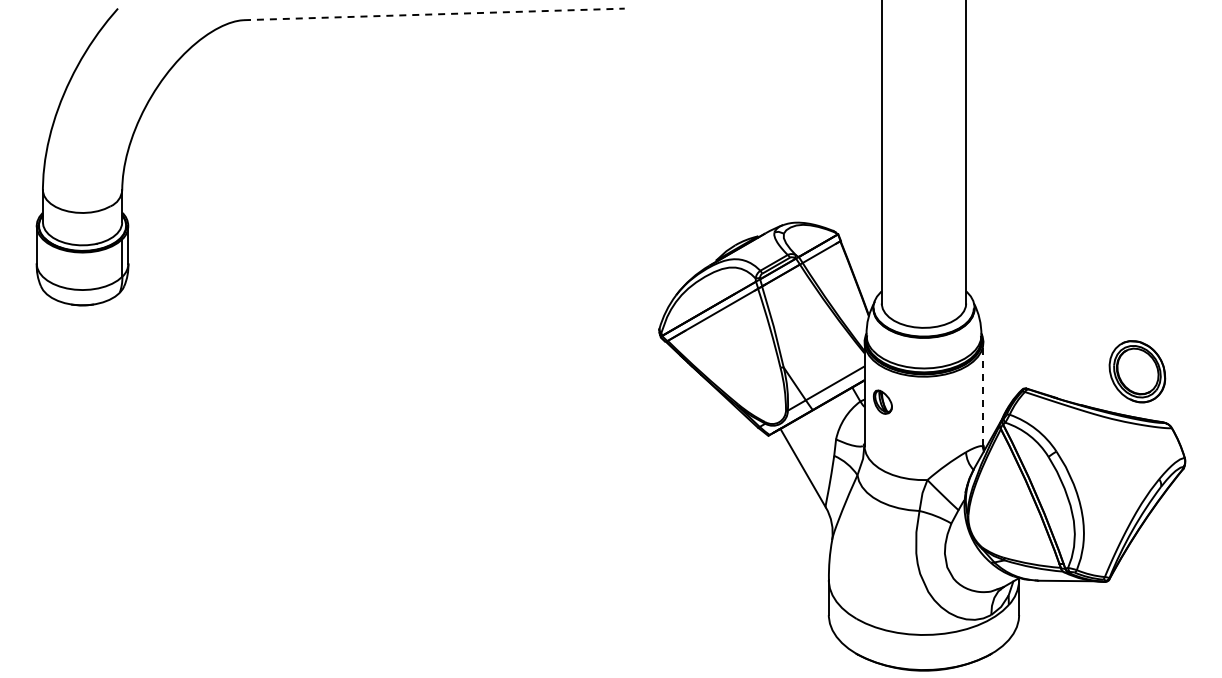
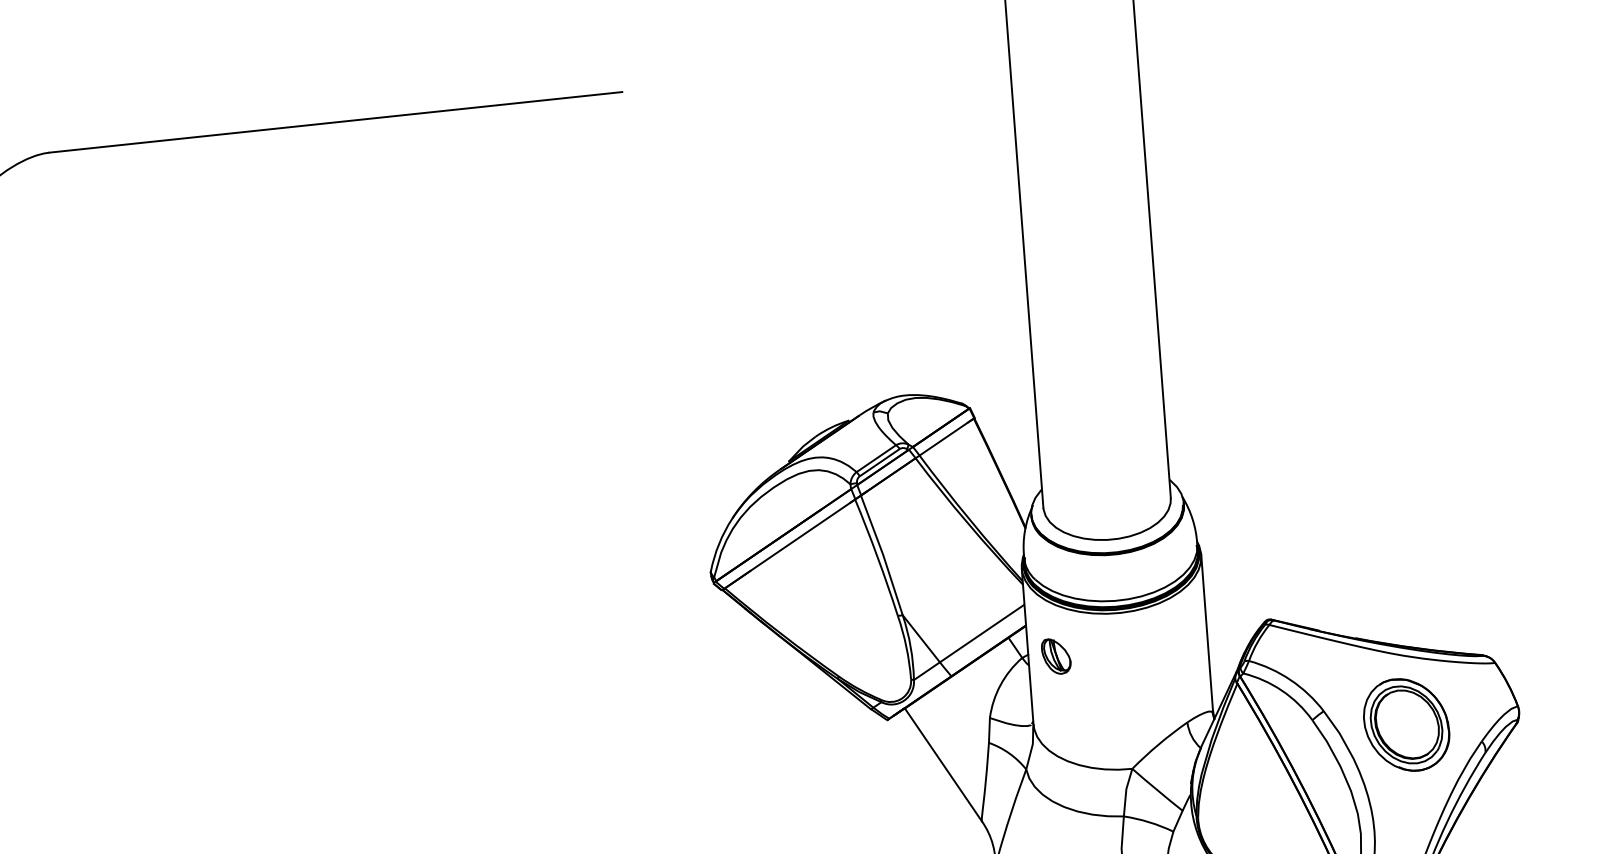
line: (434, 14) -> (335, 122), dashed -> solid
part: (1137, 371) -> (1406, 724), moved
line: (983, 394) -> (1207, 633), dashed -> solid

